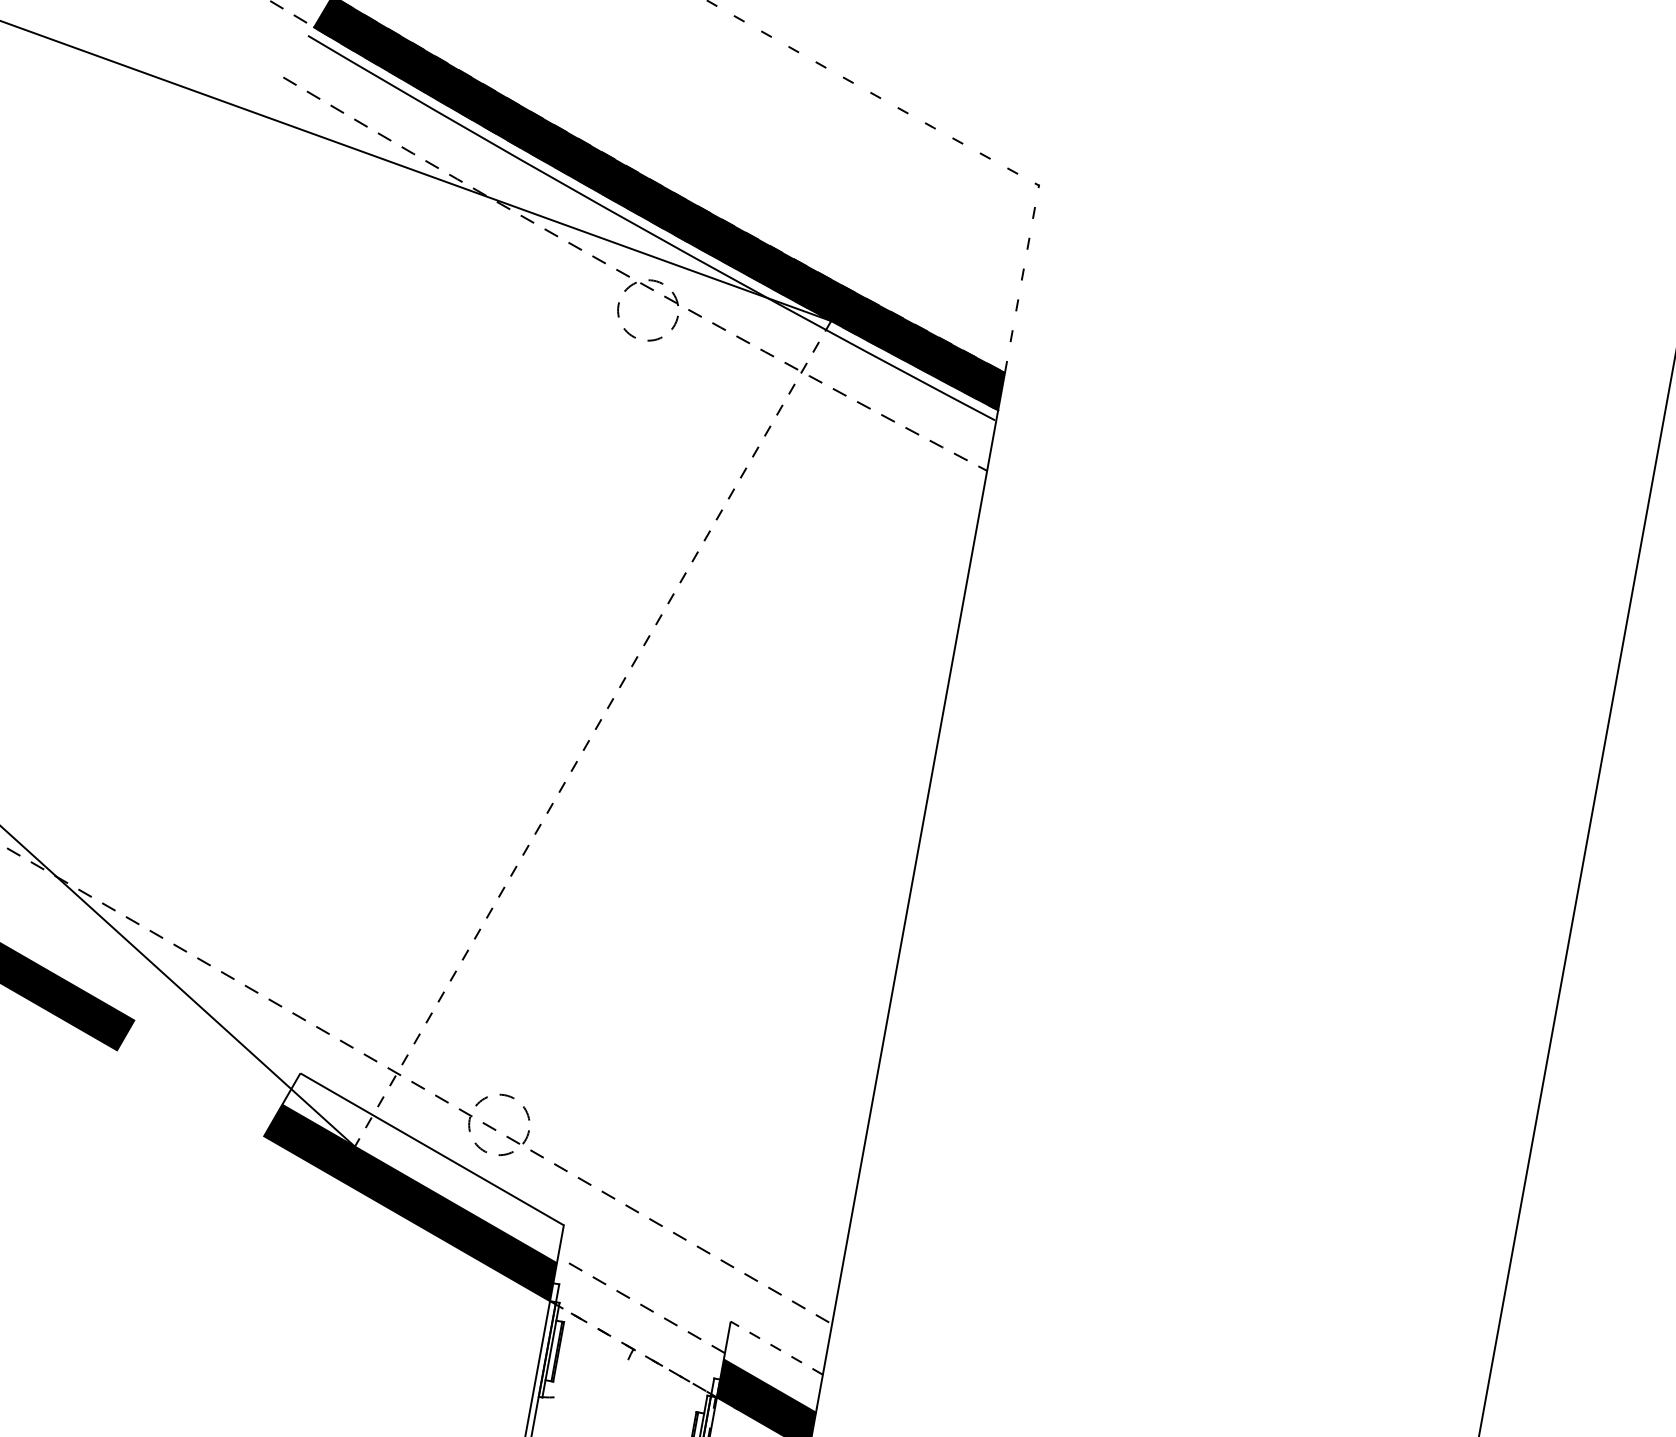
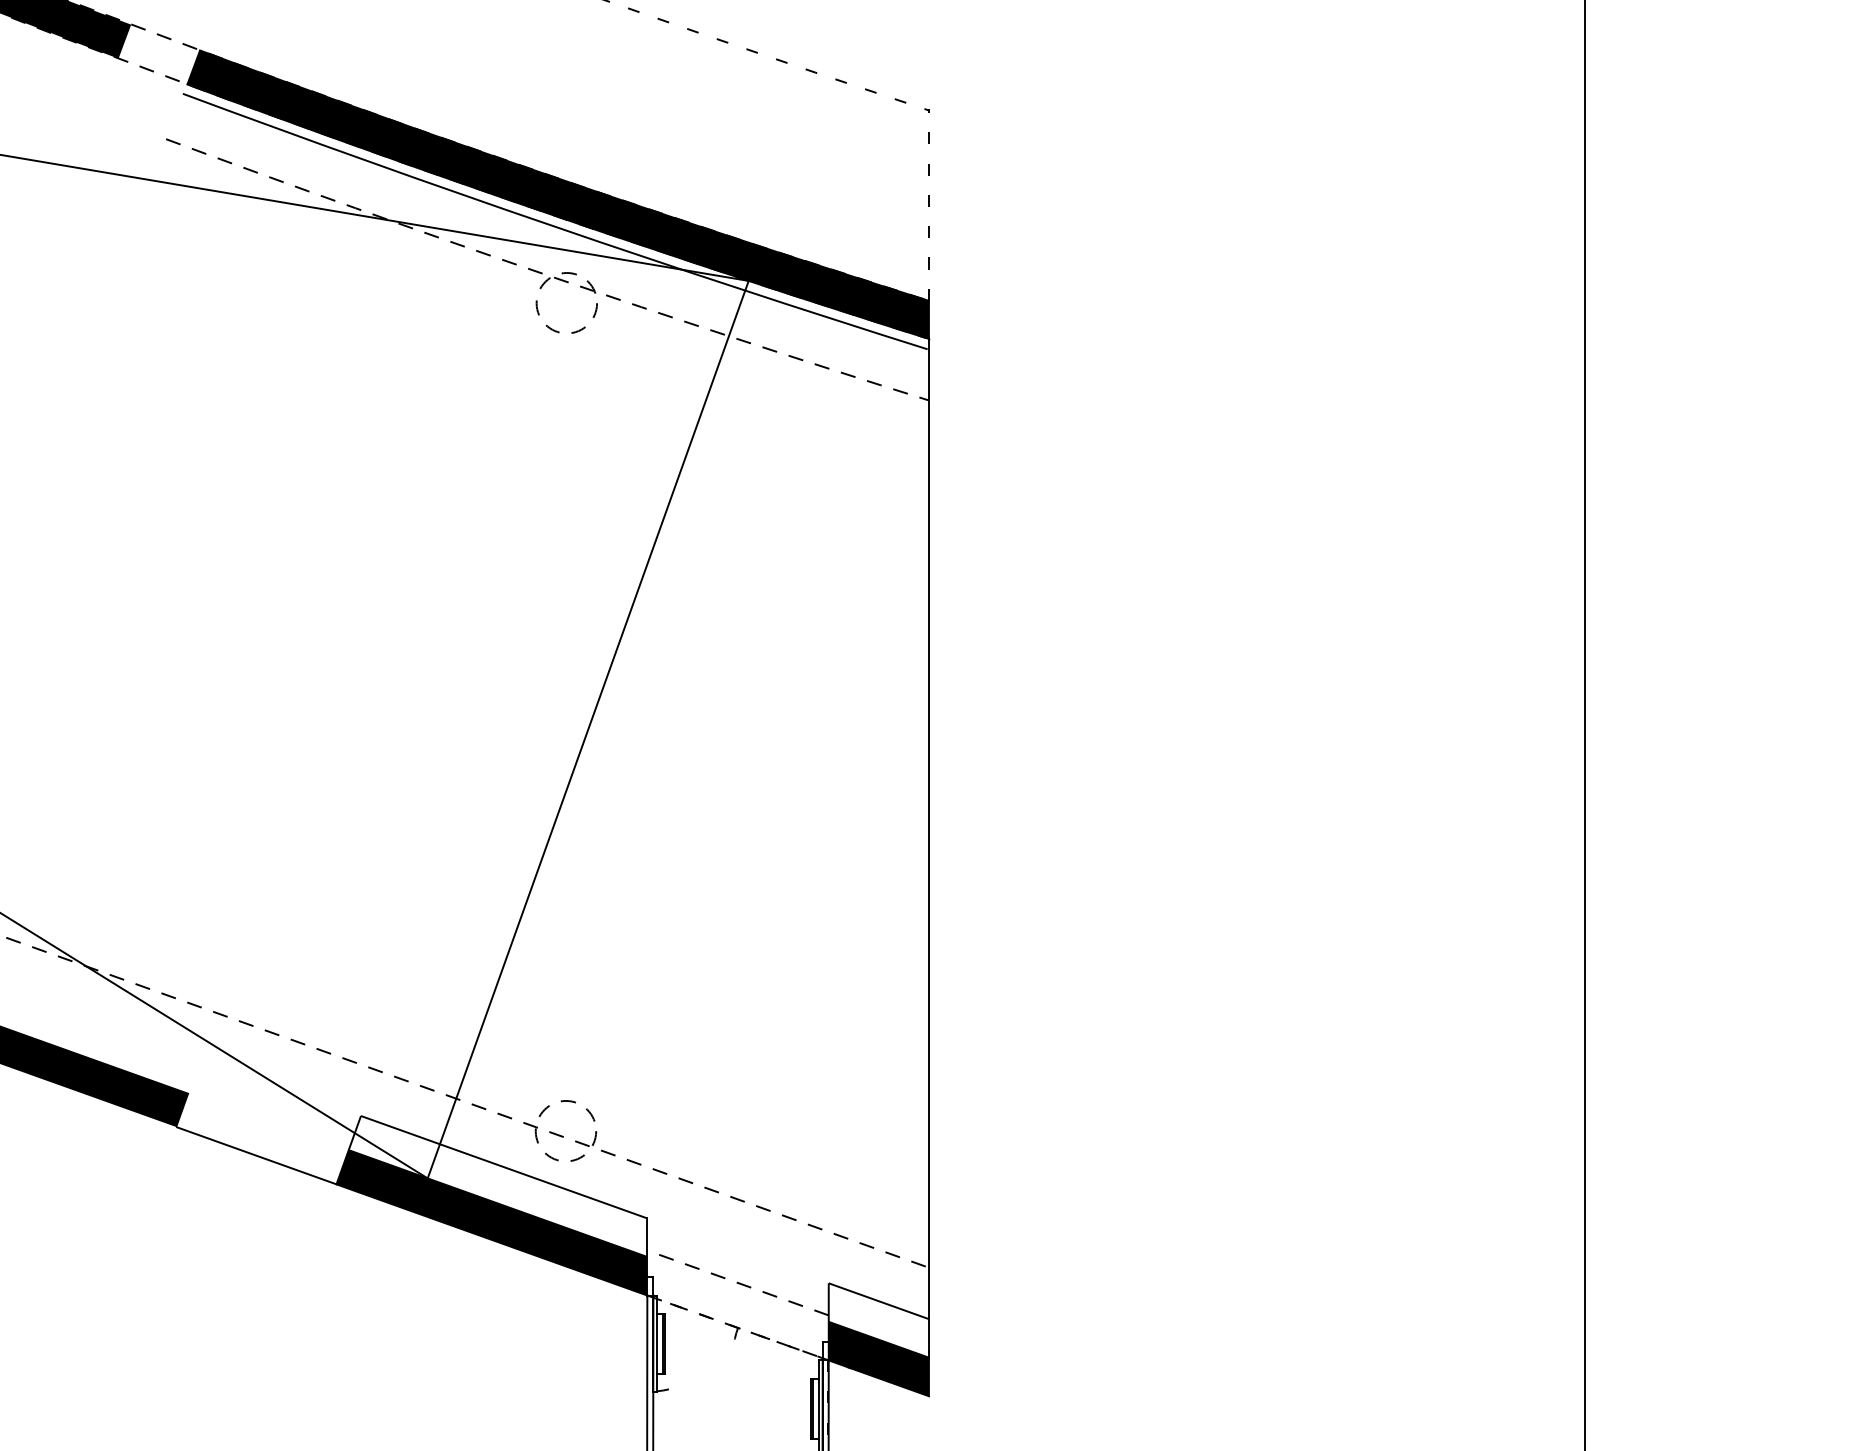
line: (593, 733) -> (588, 729), dashed -> solid
line: (190, 1093) -> (256, 1155), added
line: (776, 1348) -> (878, 1301), dashed -> solid

